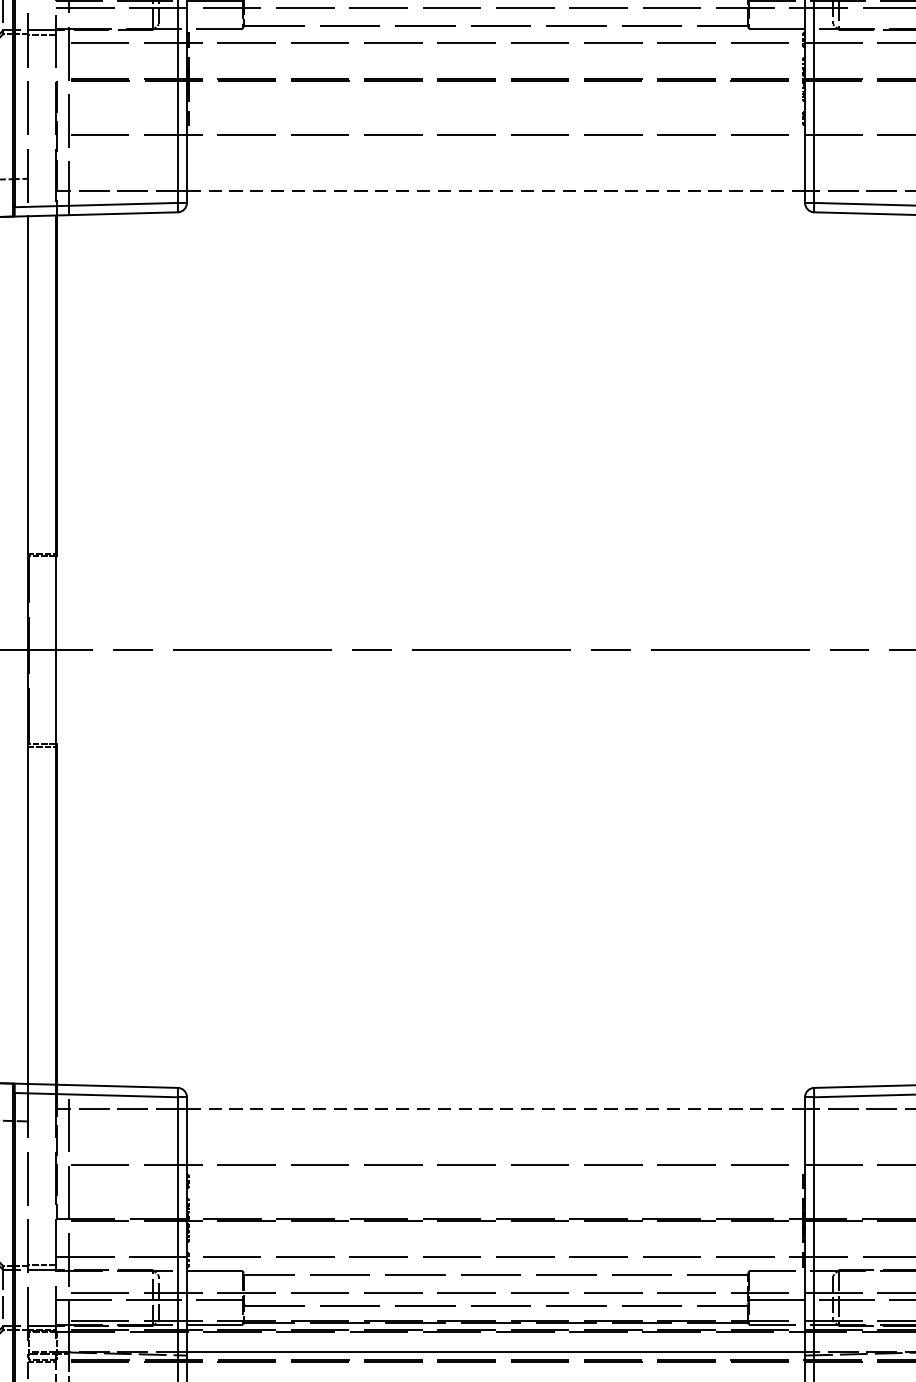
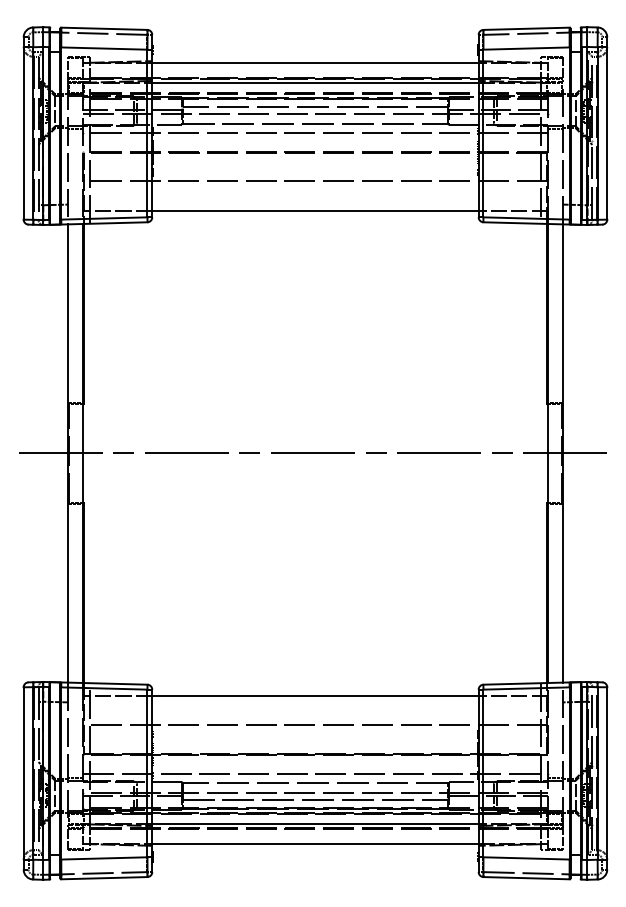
line: (494, 191) -> (314, 211), dashed -> solid
line: (494, 1108) -> (314, 695), dashed -> solid

